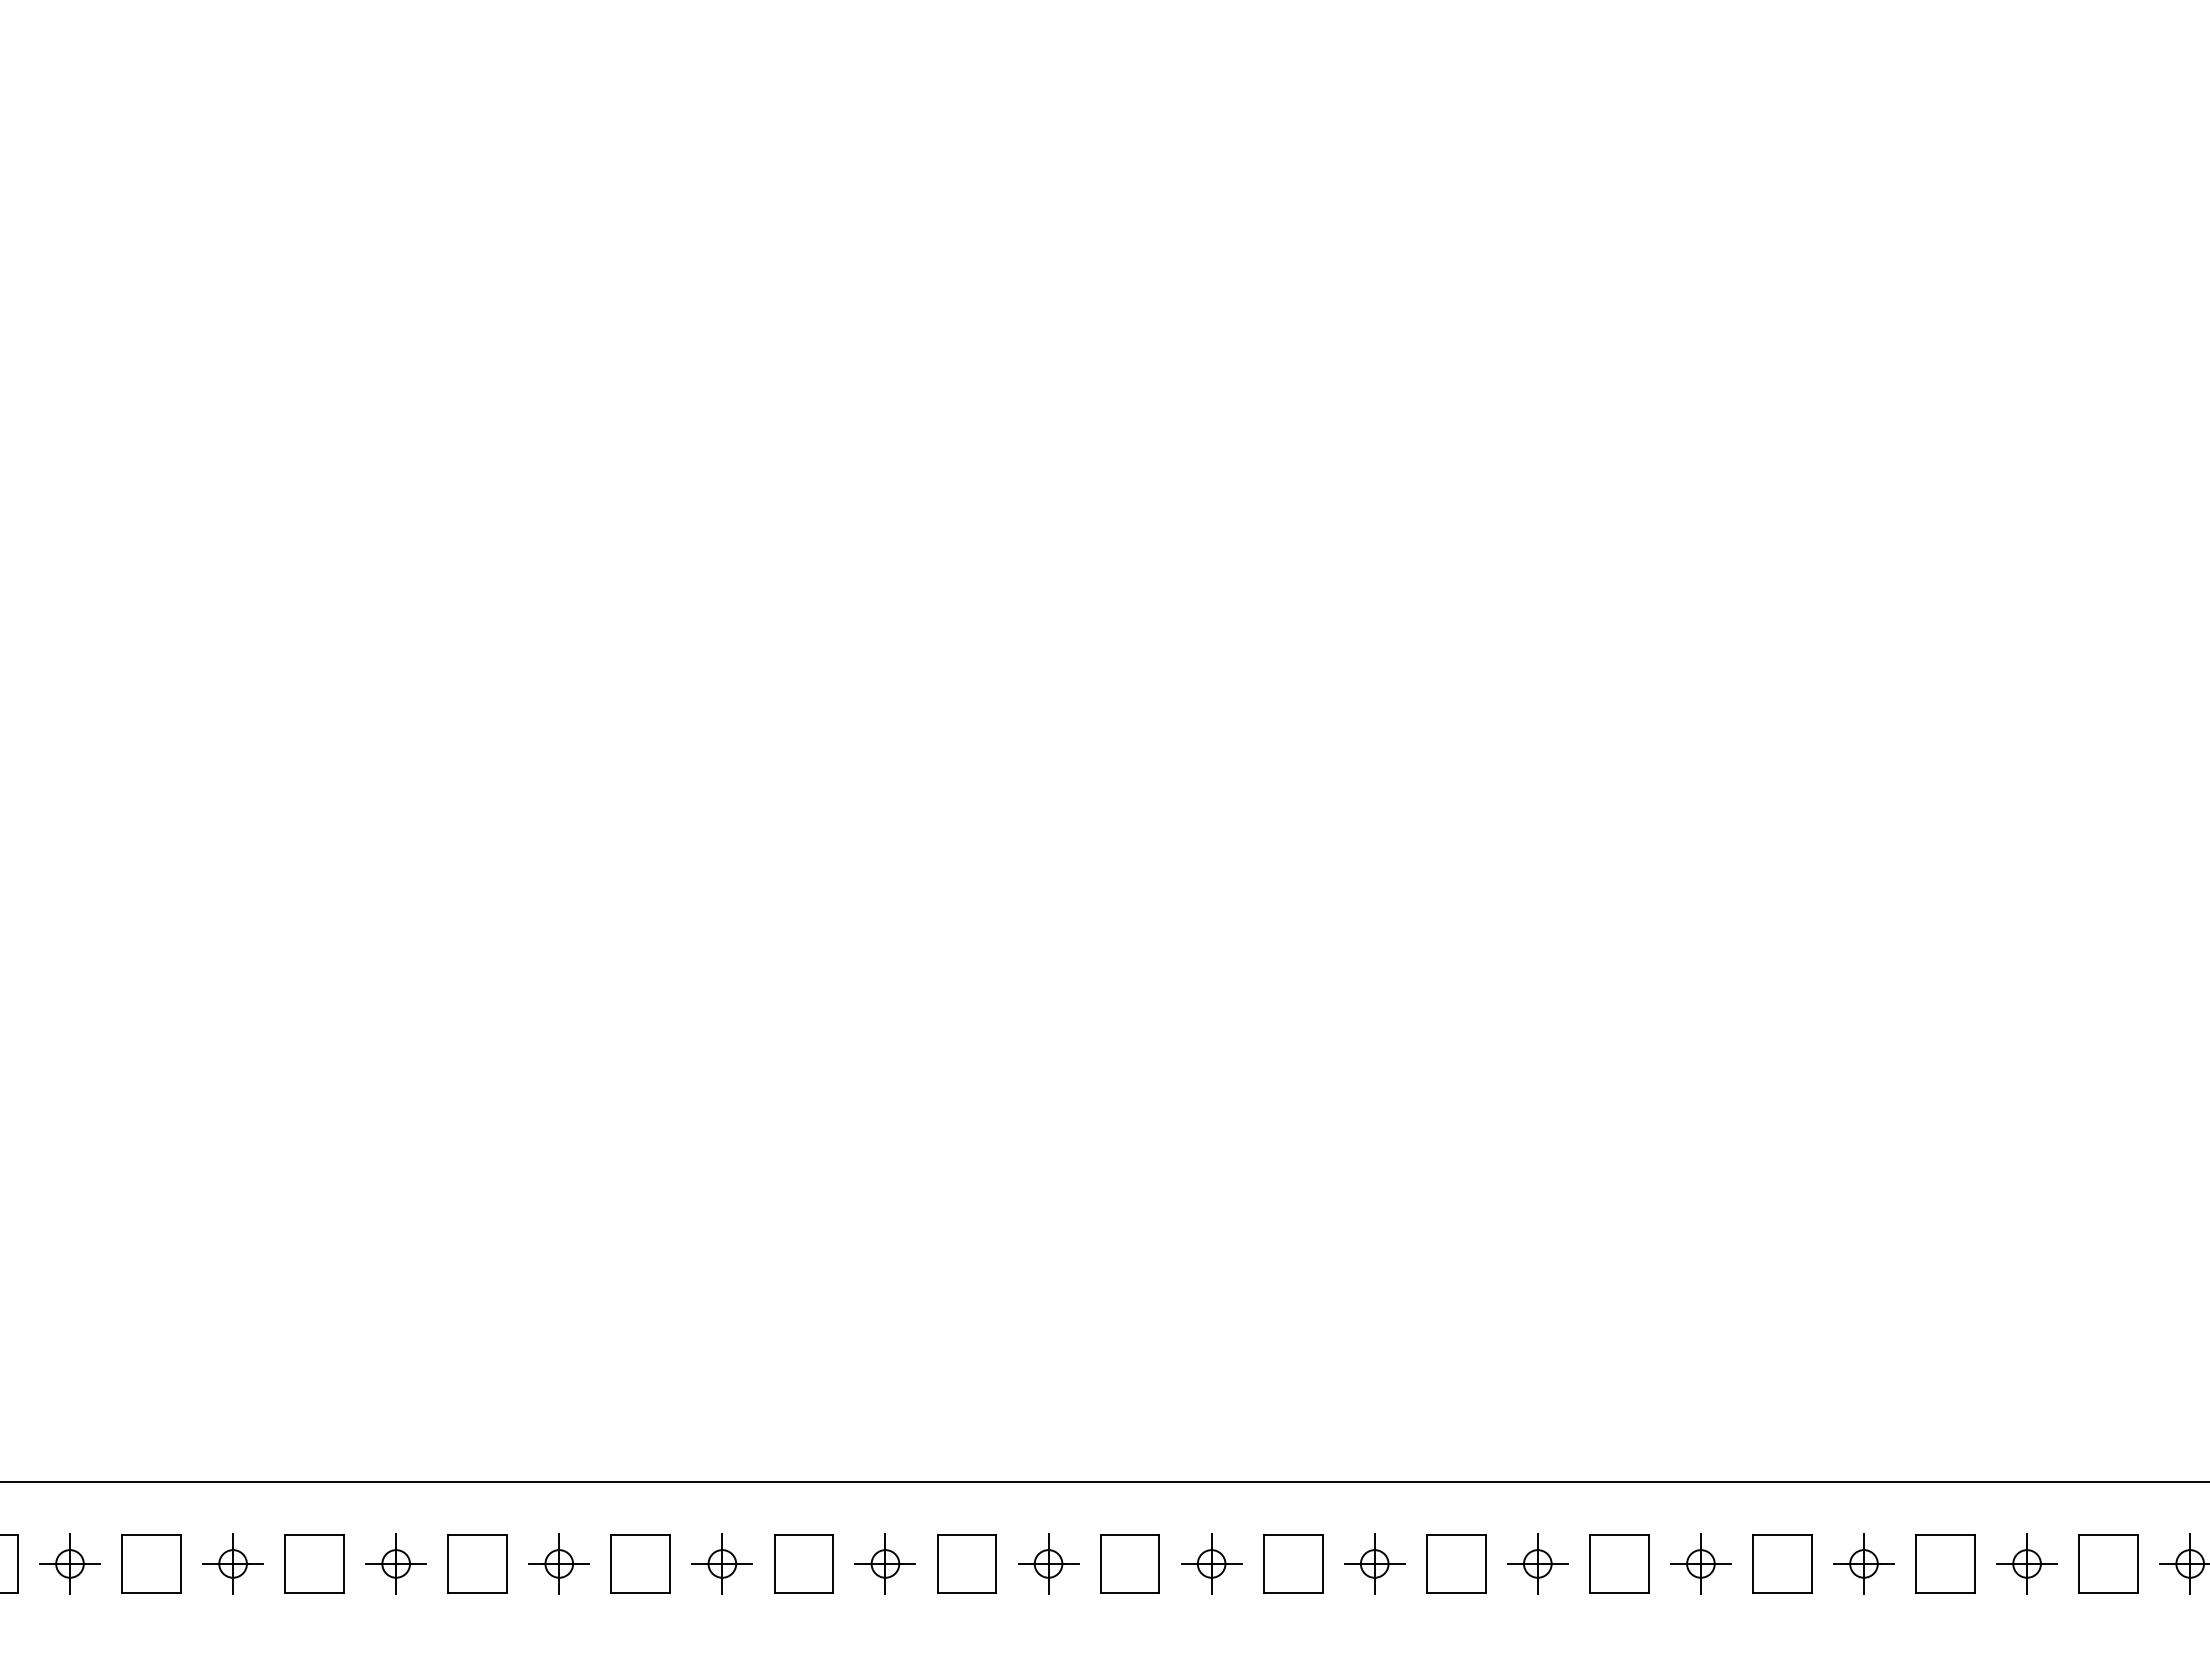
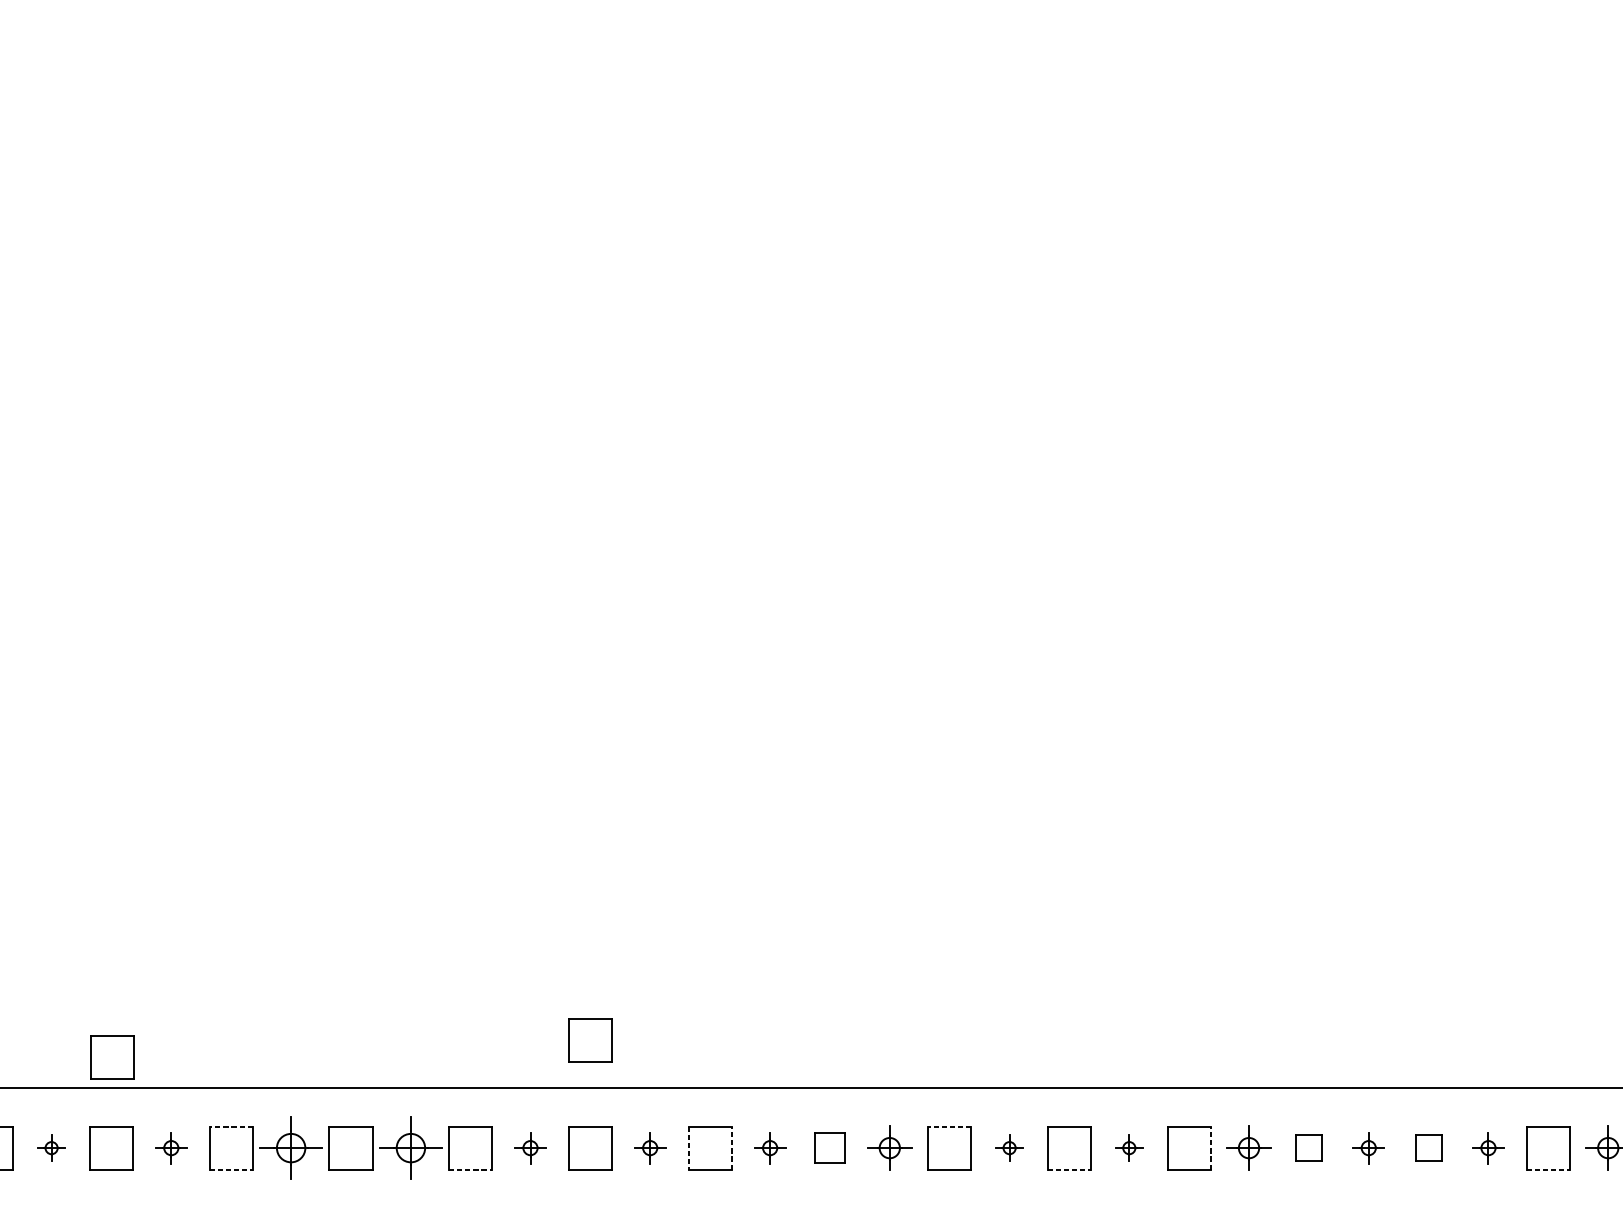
part: (803, 1417) -> (590, 1040), added
part: (152, 1439) -> (112, 1056), added
line: (314, 1534) -> (231, 1126), solid -> dashed
line: (1292, 1534) -> (949, 1126), solid -> dashed
part: (69, 1563) -> (51, 1147), size x0.6
part: (232, 1563) -> (170, 1147), size x0.7
part: (395, 1563) -> (290, 1147), size x1.4
part: (558, 1563) -> (410, 1147), size x1.4
part: (721, 1563) -> (529, 1147), size x0.7
part: (884, 1563) -> (649, 1147), size x0.7
line: (996, 1563) -> (731, 1147), solid -> dashed
part: (1048, 1563) -> (770, 1147), size x0.7
part: (1129, 1563) -> (829, 1147), size x0.7
part: (1374, 1563) -> (1009, 1147), size x0.6
part: (1537, 1563) -> (1129, 1147), size x0.6
line: (1648, 1563) -> (1210, 1147), solid -> dashed
part: (1782, 1563) -> (1308, 1147), size x0.6
part: (1863, 1563) -> (1368, 1147), size x0.7
part: (1945, 1563) -> (1428, 1147), size x0.6
part: (2026, 1563) -> (1488, 1147), size x0.7
line: (937, 1564) -> (688, 1148), solid -> dashed
line: (315, 1593) -> (231, 1169), solid -> dashed
line: (641, 1593) -> (471, 1169), solid -> dashed
line: (1456, 1593) -> (1069, 1169), solid -> dashed
line: (2109, 1593) -> (1549, 1169), solid -> dashed

